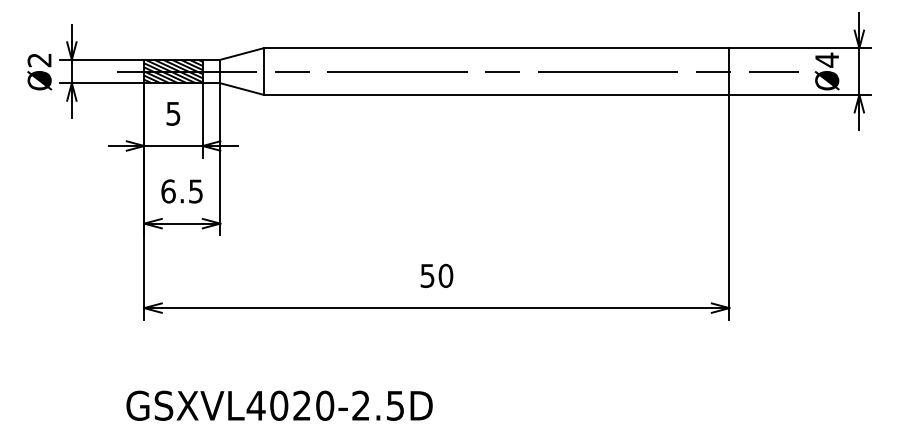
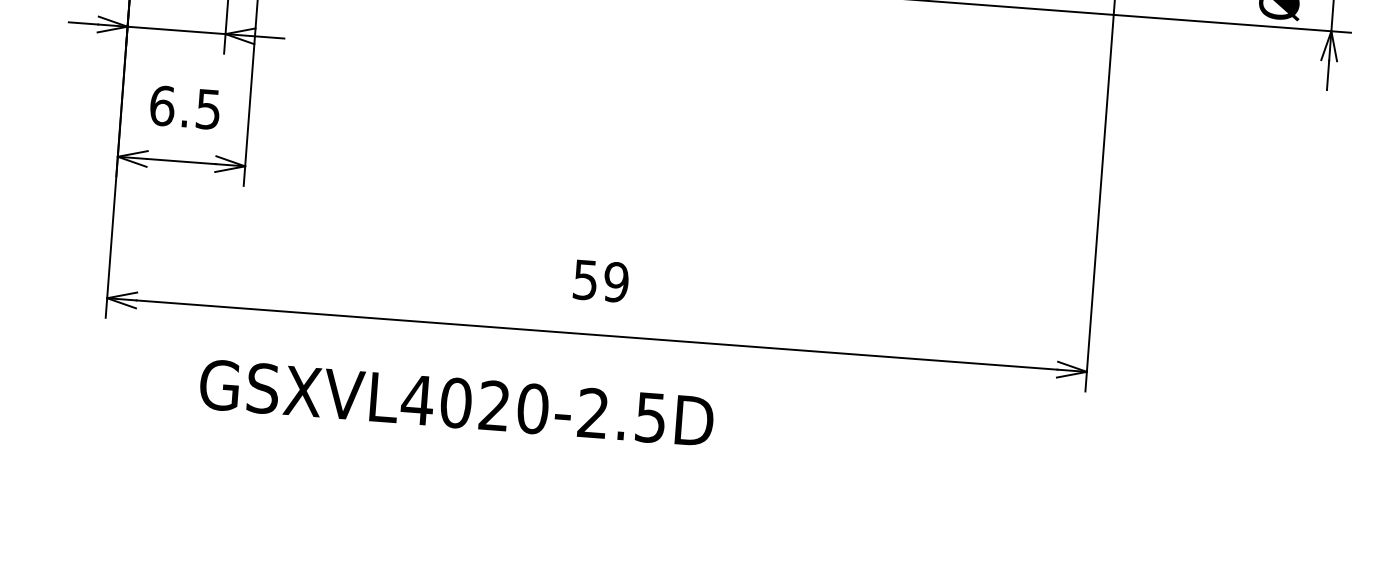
text: (445, 275) -> (615, 281), 50 -> 59
text: (279, 405) -> (456, 402), moved

